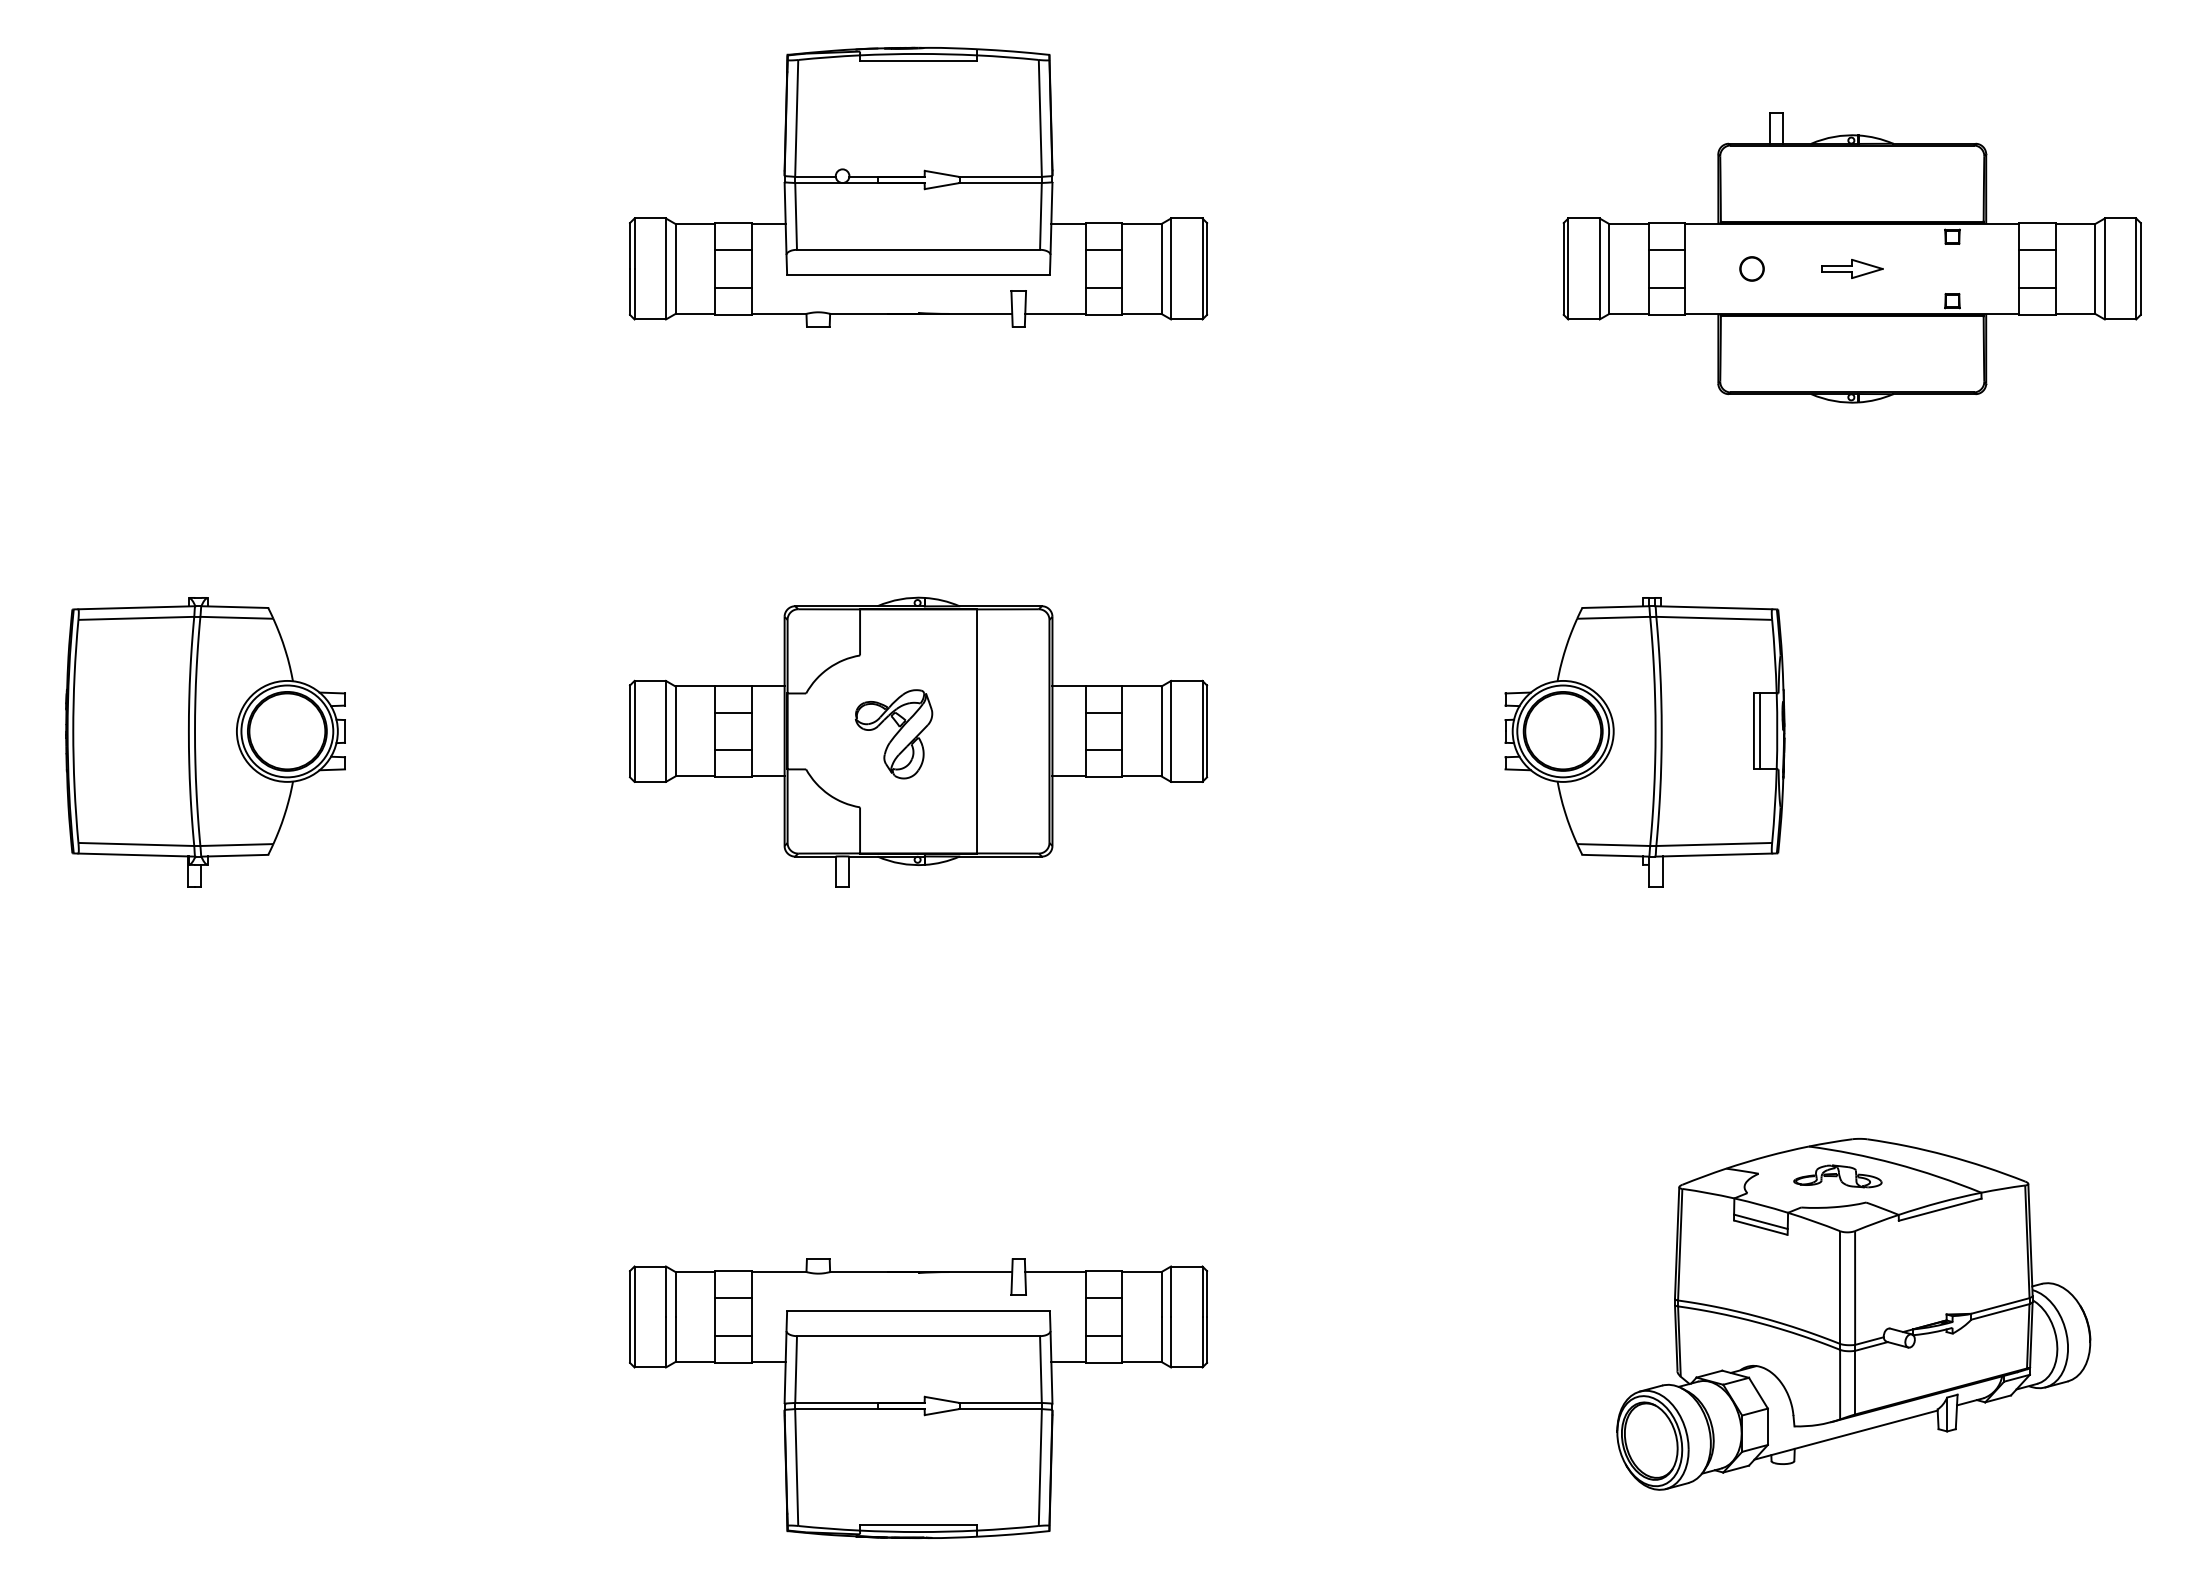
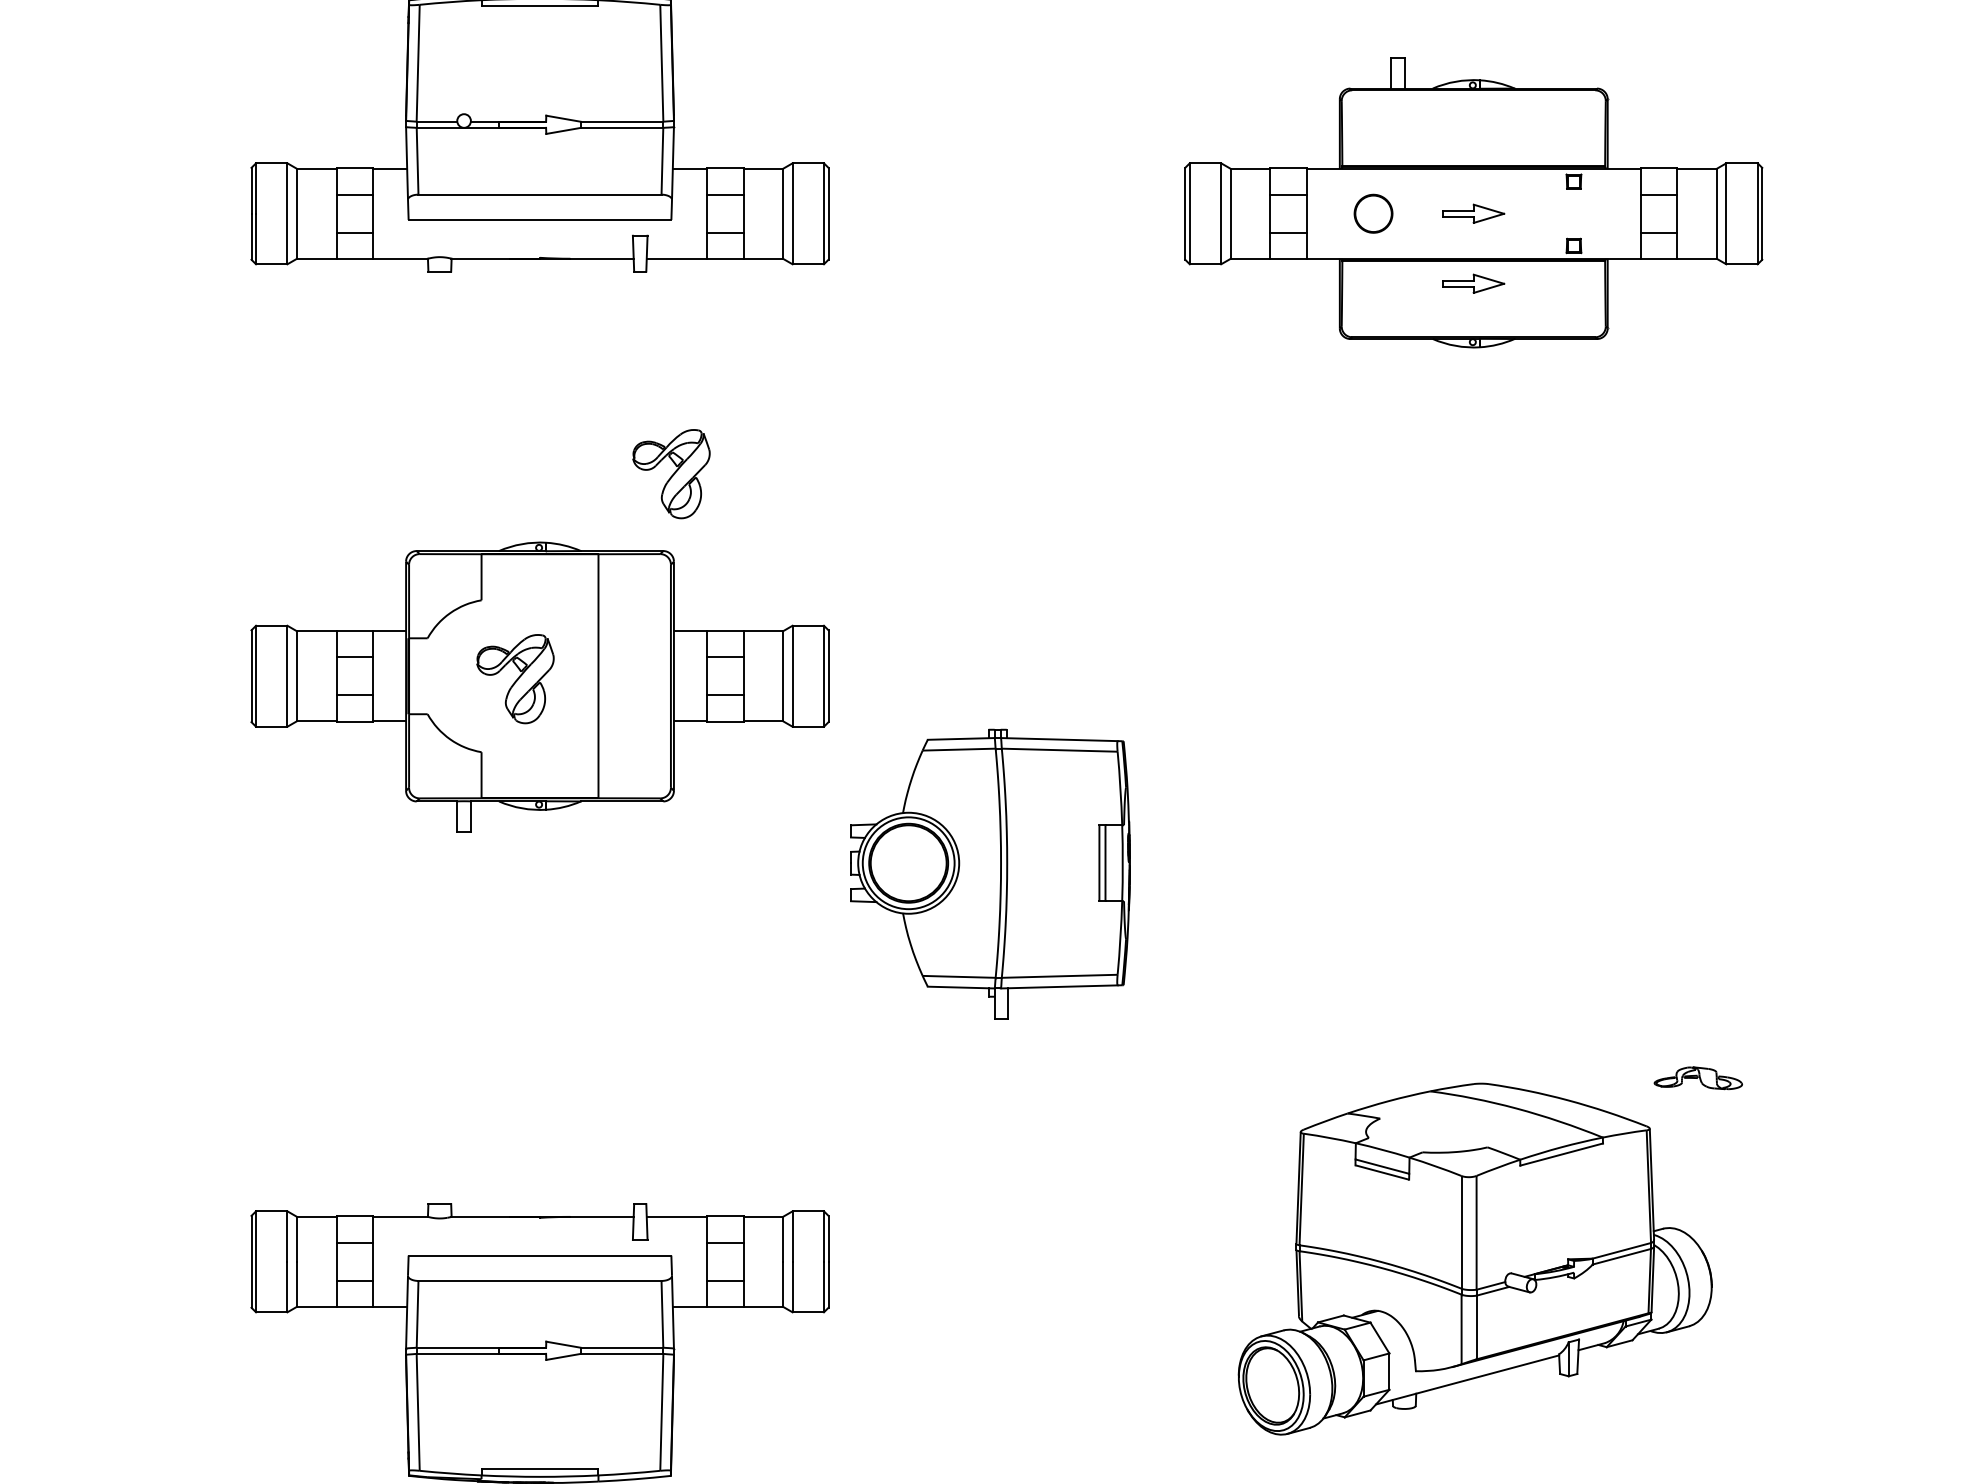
part: (1751, 268) -> (1372, 213), size x1.6
part: (1852, 338) -> (1473, 283), added
part: (1050, 529) -> (671, 474), added
part: (1644, 742) -> (989, 874), moved
part: (1837, 1176) -> (1697, 1078), moved

